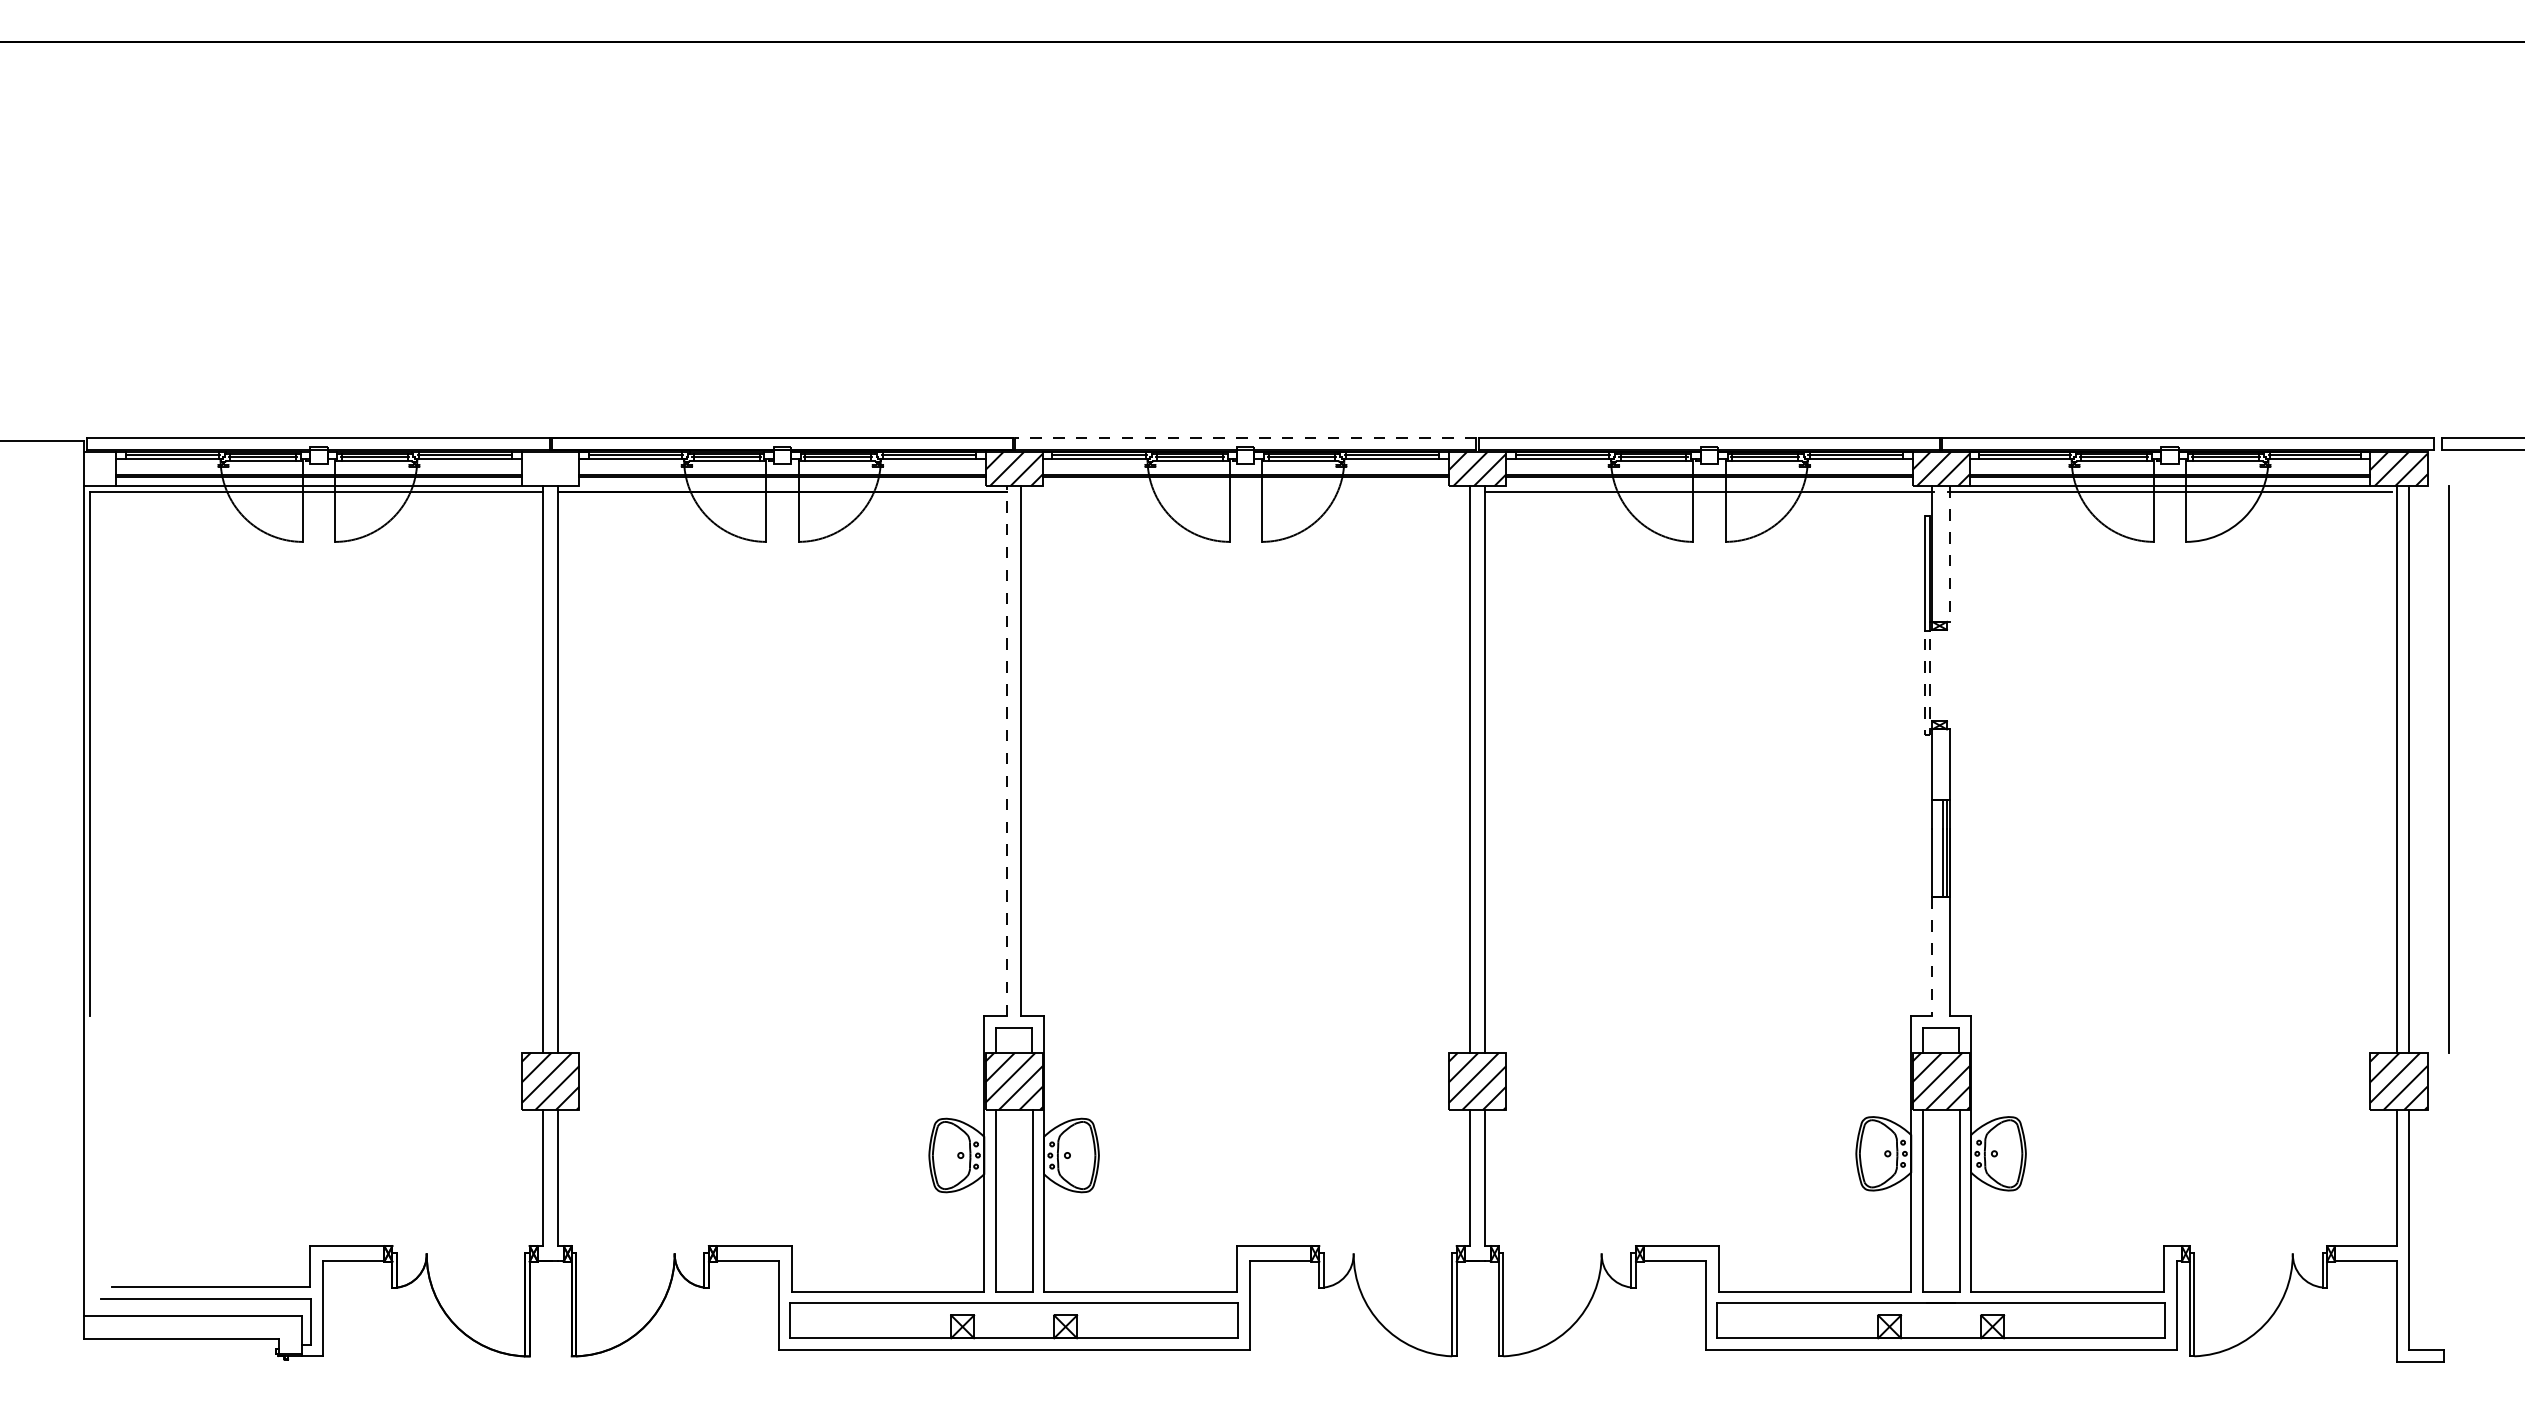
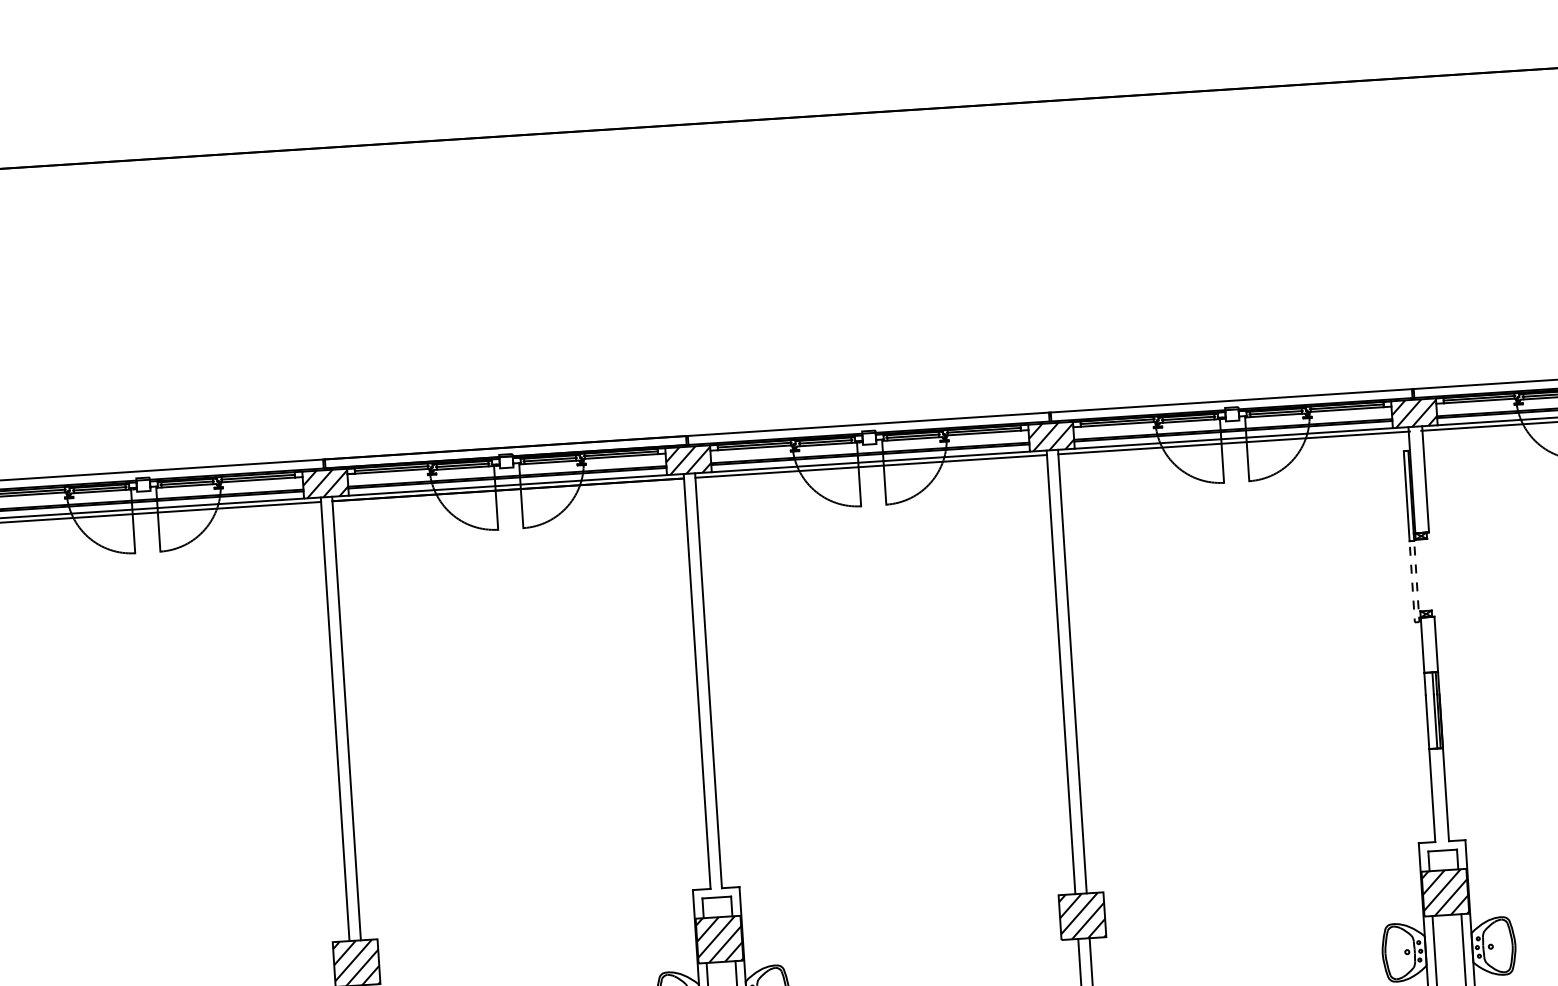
line: (1245, 438) -> (868, 424), dashed -> solid
hatch: (550, 468) -> (325, 483), added
line: (782, 486) -> (508, 485), added
line: (1245, 486) -> (870, 462), added
line: (1709, 486) -> (1233, 438), added
line: (1245, 492) -> (870, 466), added
line: (1949, 554) -> (1425, 479), dashed -> solid
line: (1006, 751) -> (696, 681), dashed -> solid
line: (1932, 957) -> (1432, 796), dashed -> solid

